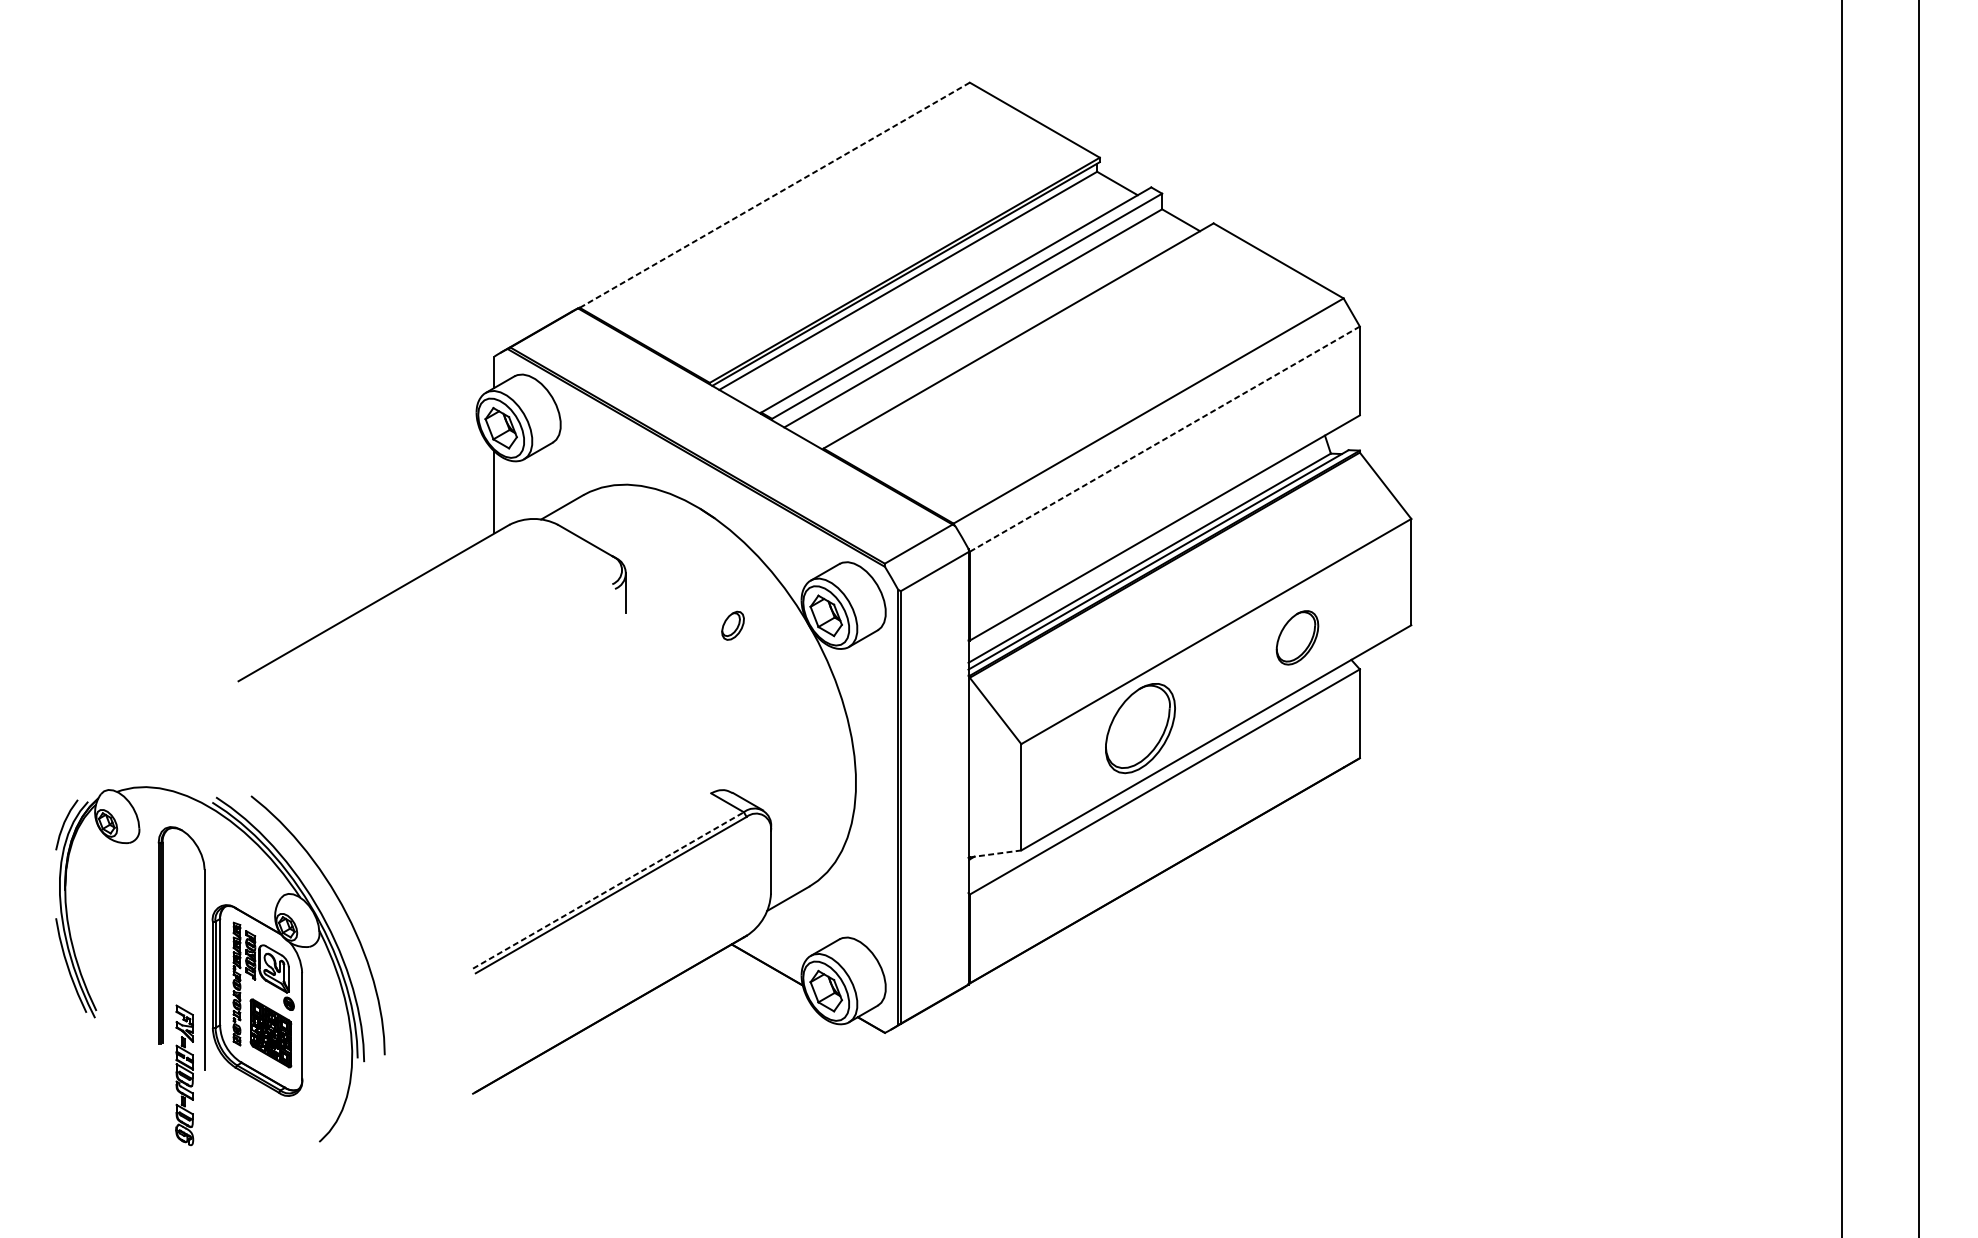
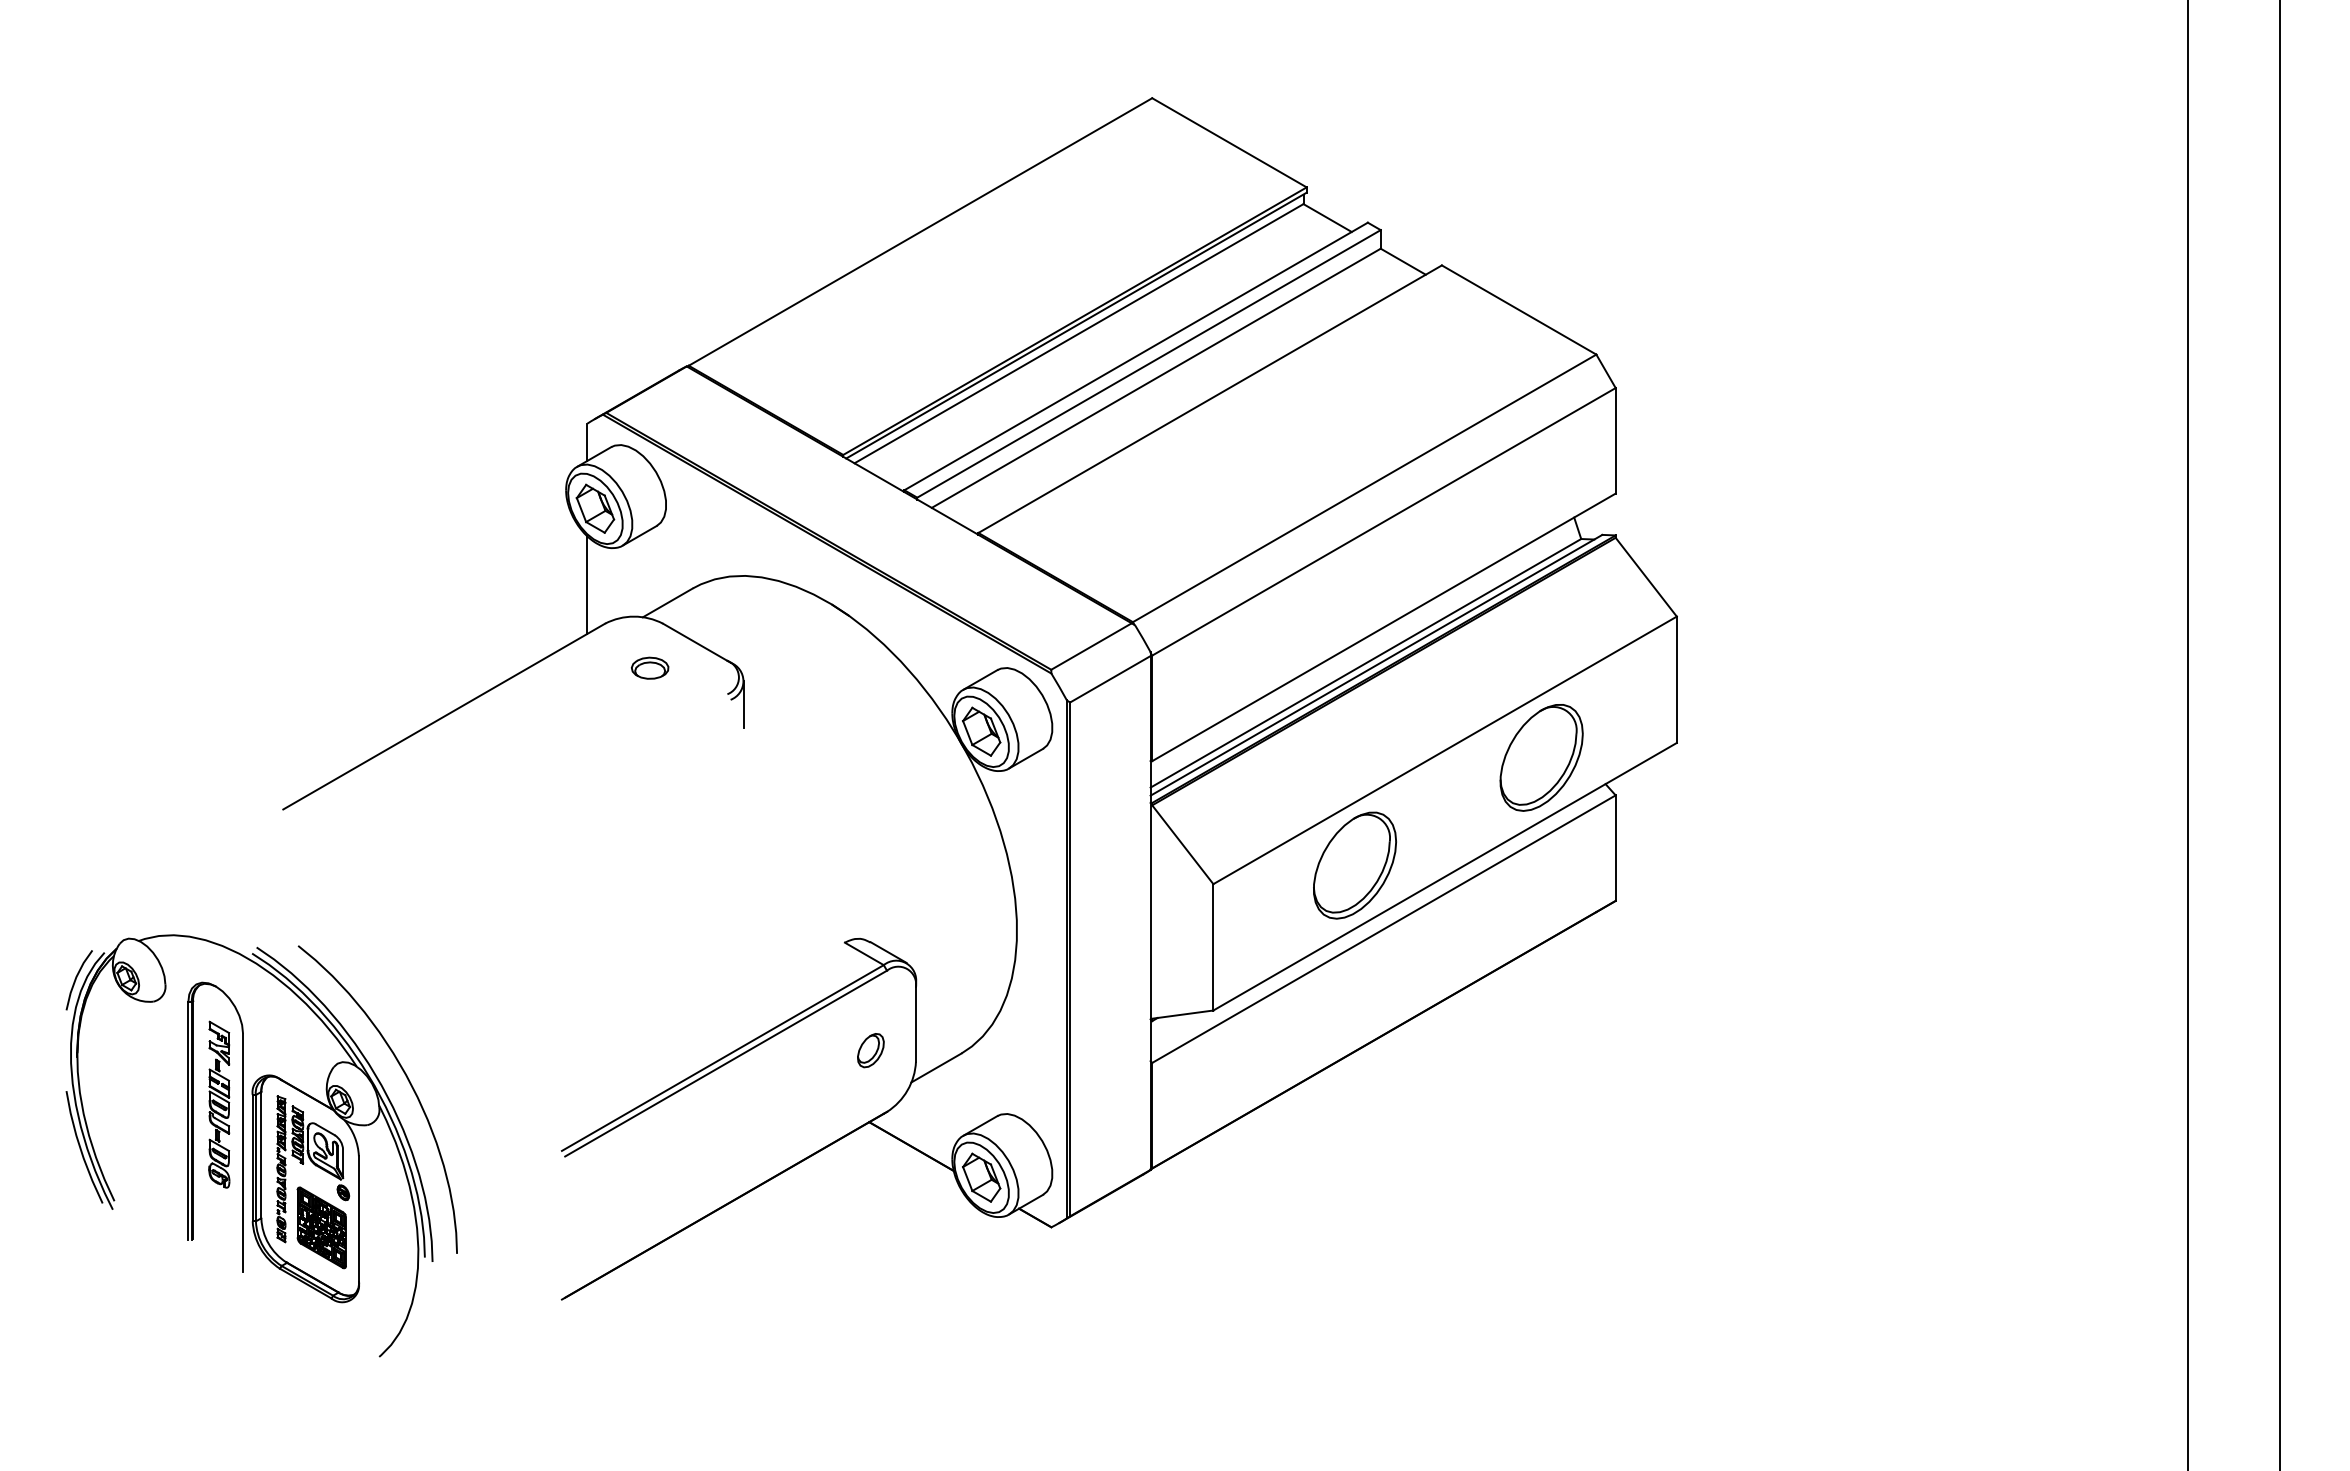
line: (774, 194) -> (920, 231), dashed -> solid
line: (1164, 438) -> (1383, 521), dashed -> solid
part: (546, 561) -> (649, 667), added
part: (732, 625) -> (870, 1050), moved
part: (1297, 637) -> (1541, 757), size x1.67
line: (995, 853) -> (1182, 1014), dashed -> solid
line: (608, 890) -> (722, 1058), dashed -> solid
part: (184, 1075) -> (219, 1104), moved

